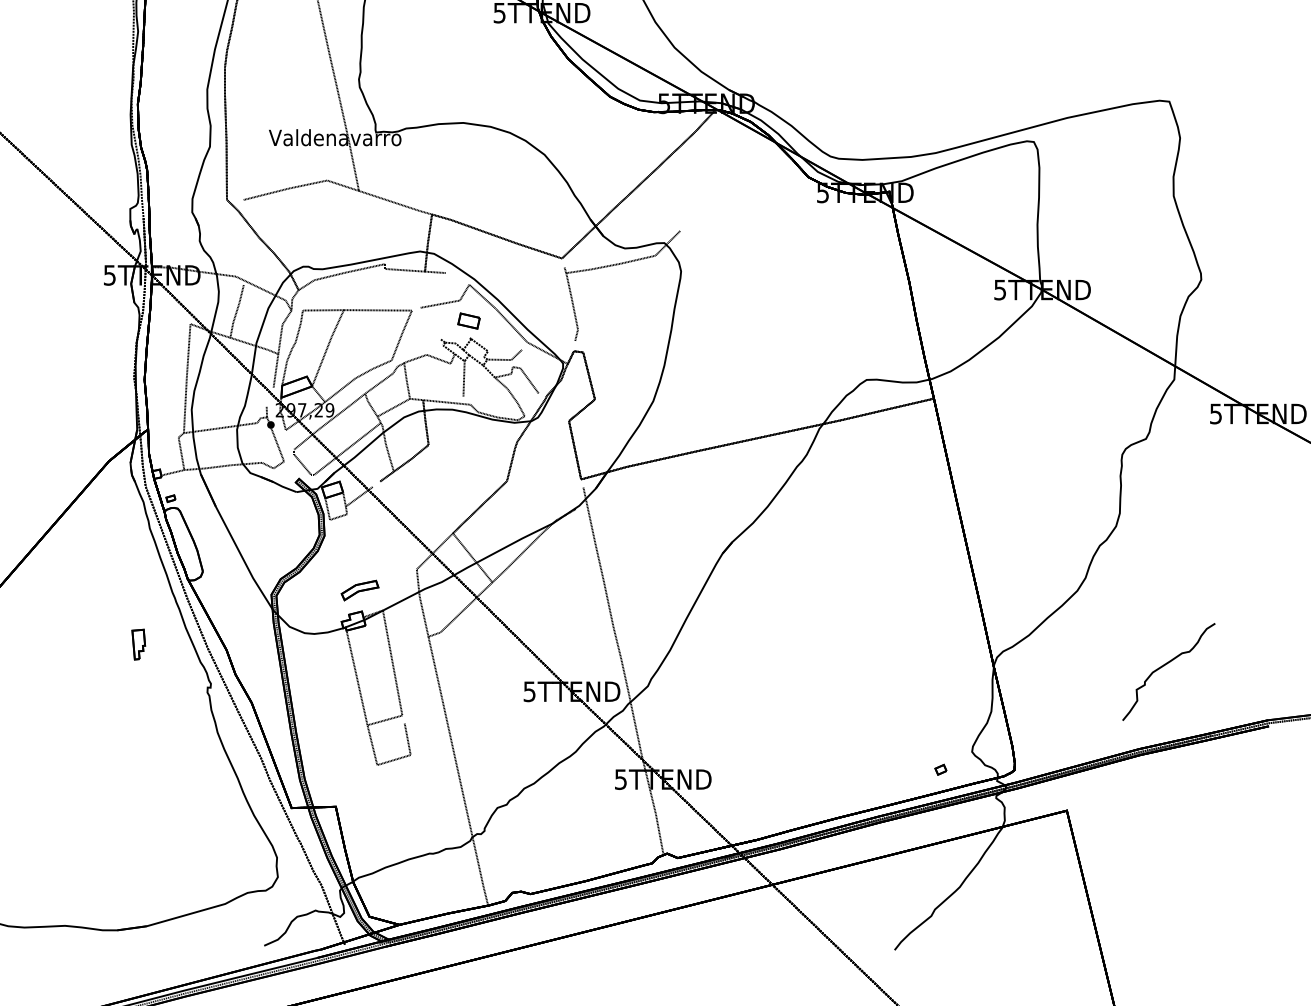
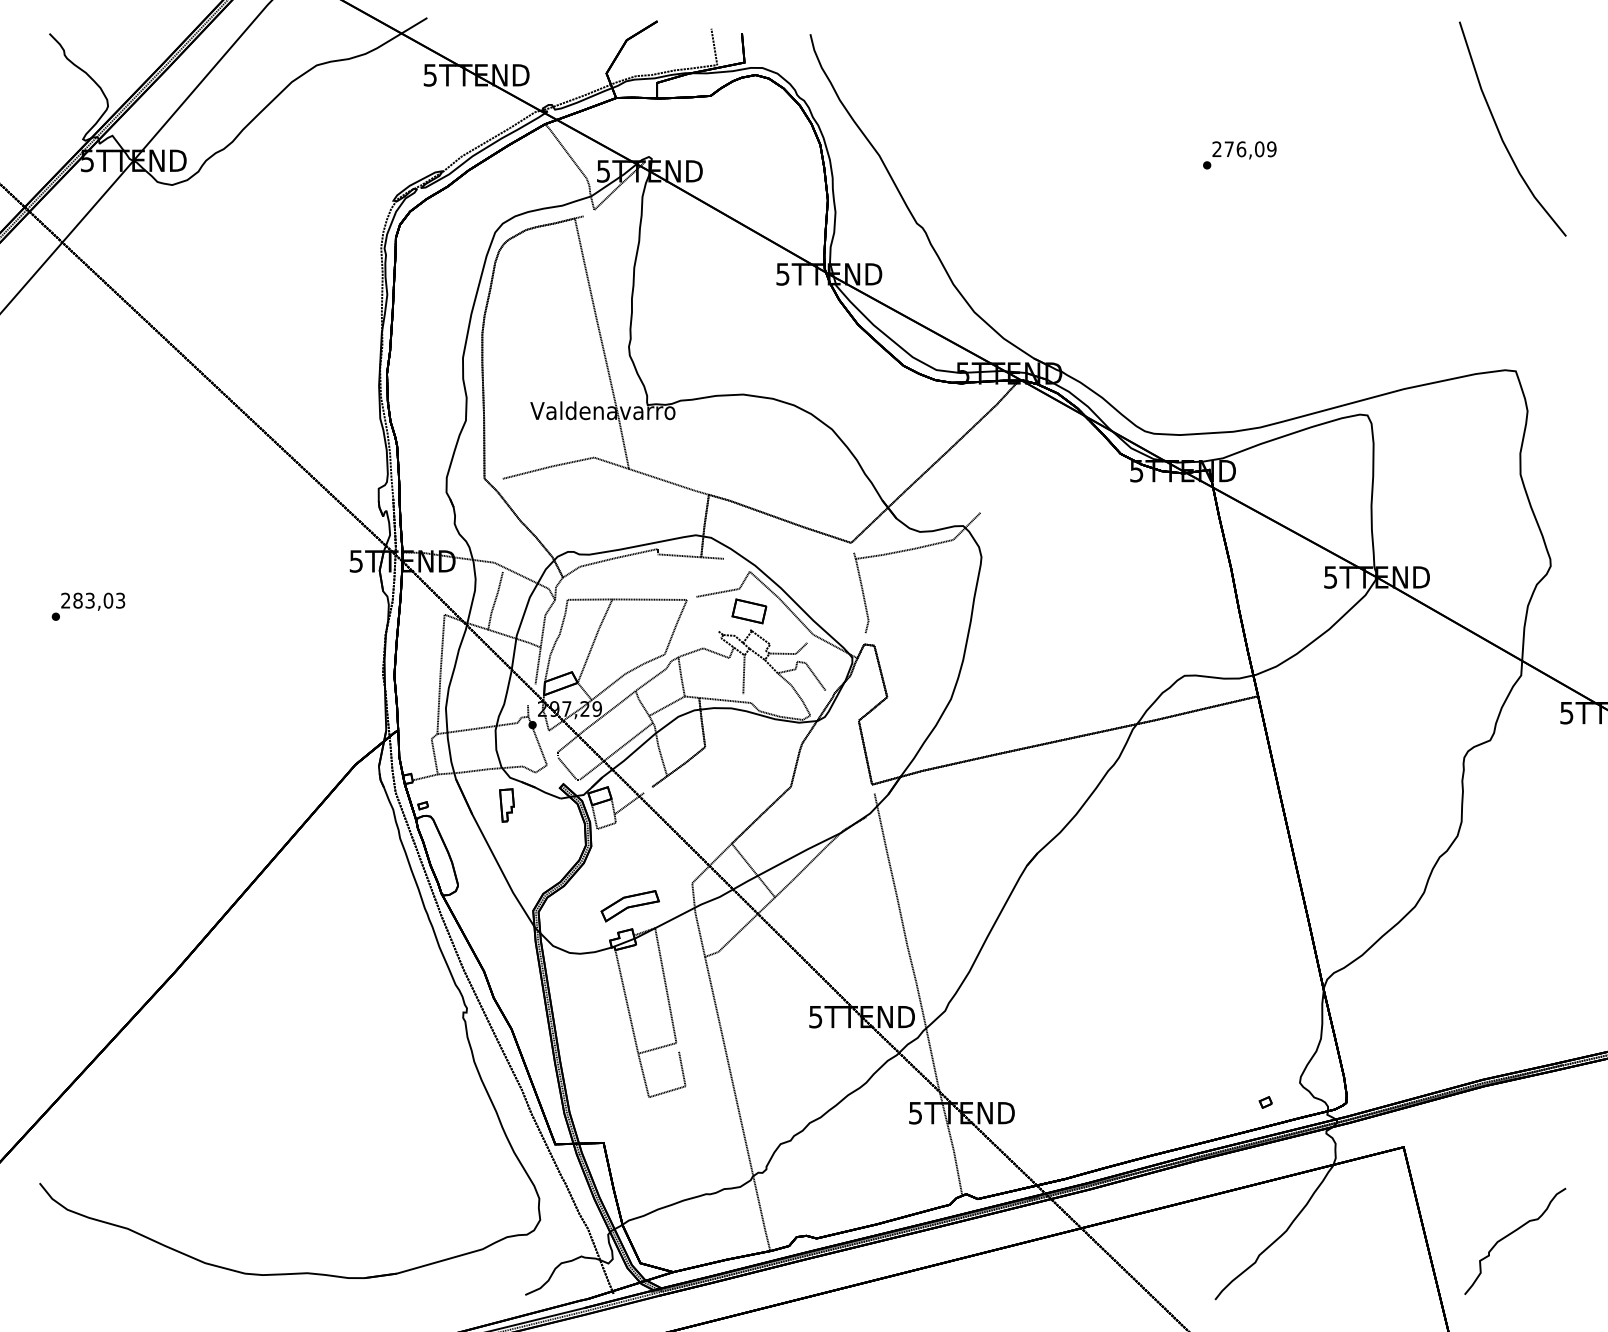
part: (469, 321) -> (749, 611), size x1.43
part: (359, 590) -> (629, 906), size x1.43
part: (138, 644) -> (506, 805), moved
curve: (1165, 665) -> (1511, 1234), moved

